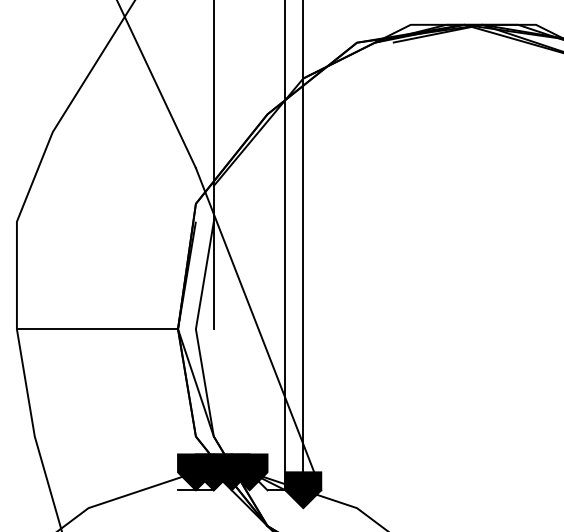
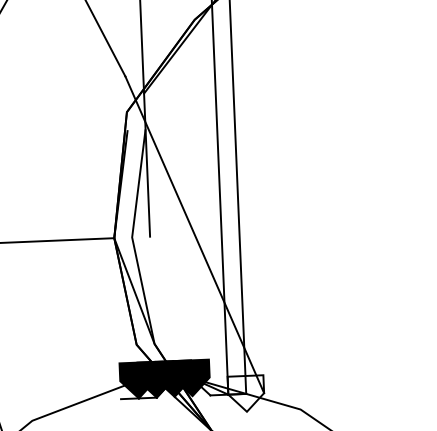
fill: (303, 490) -> (246, 394), removed

